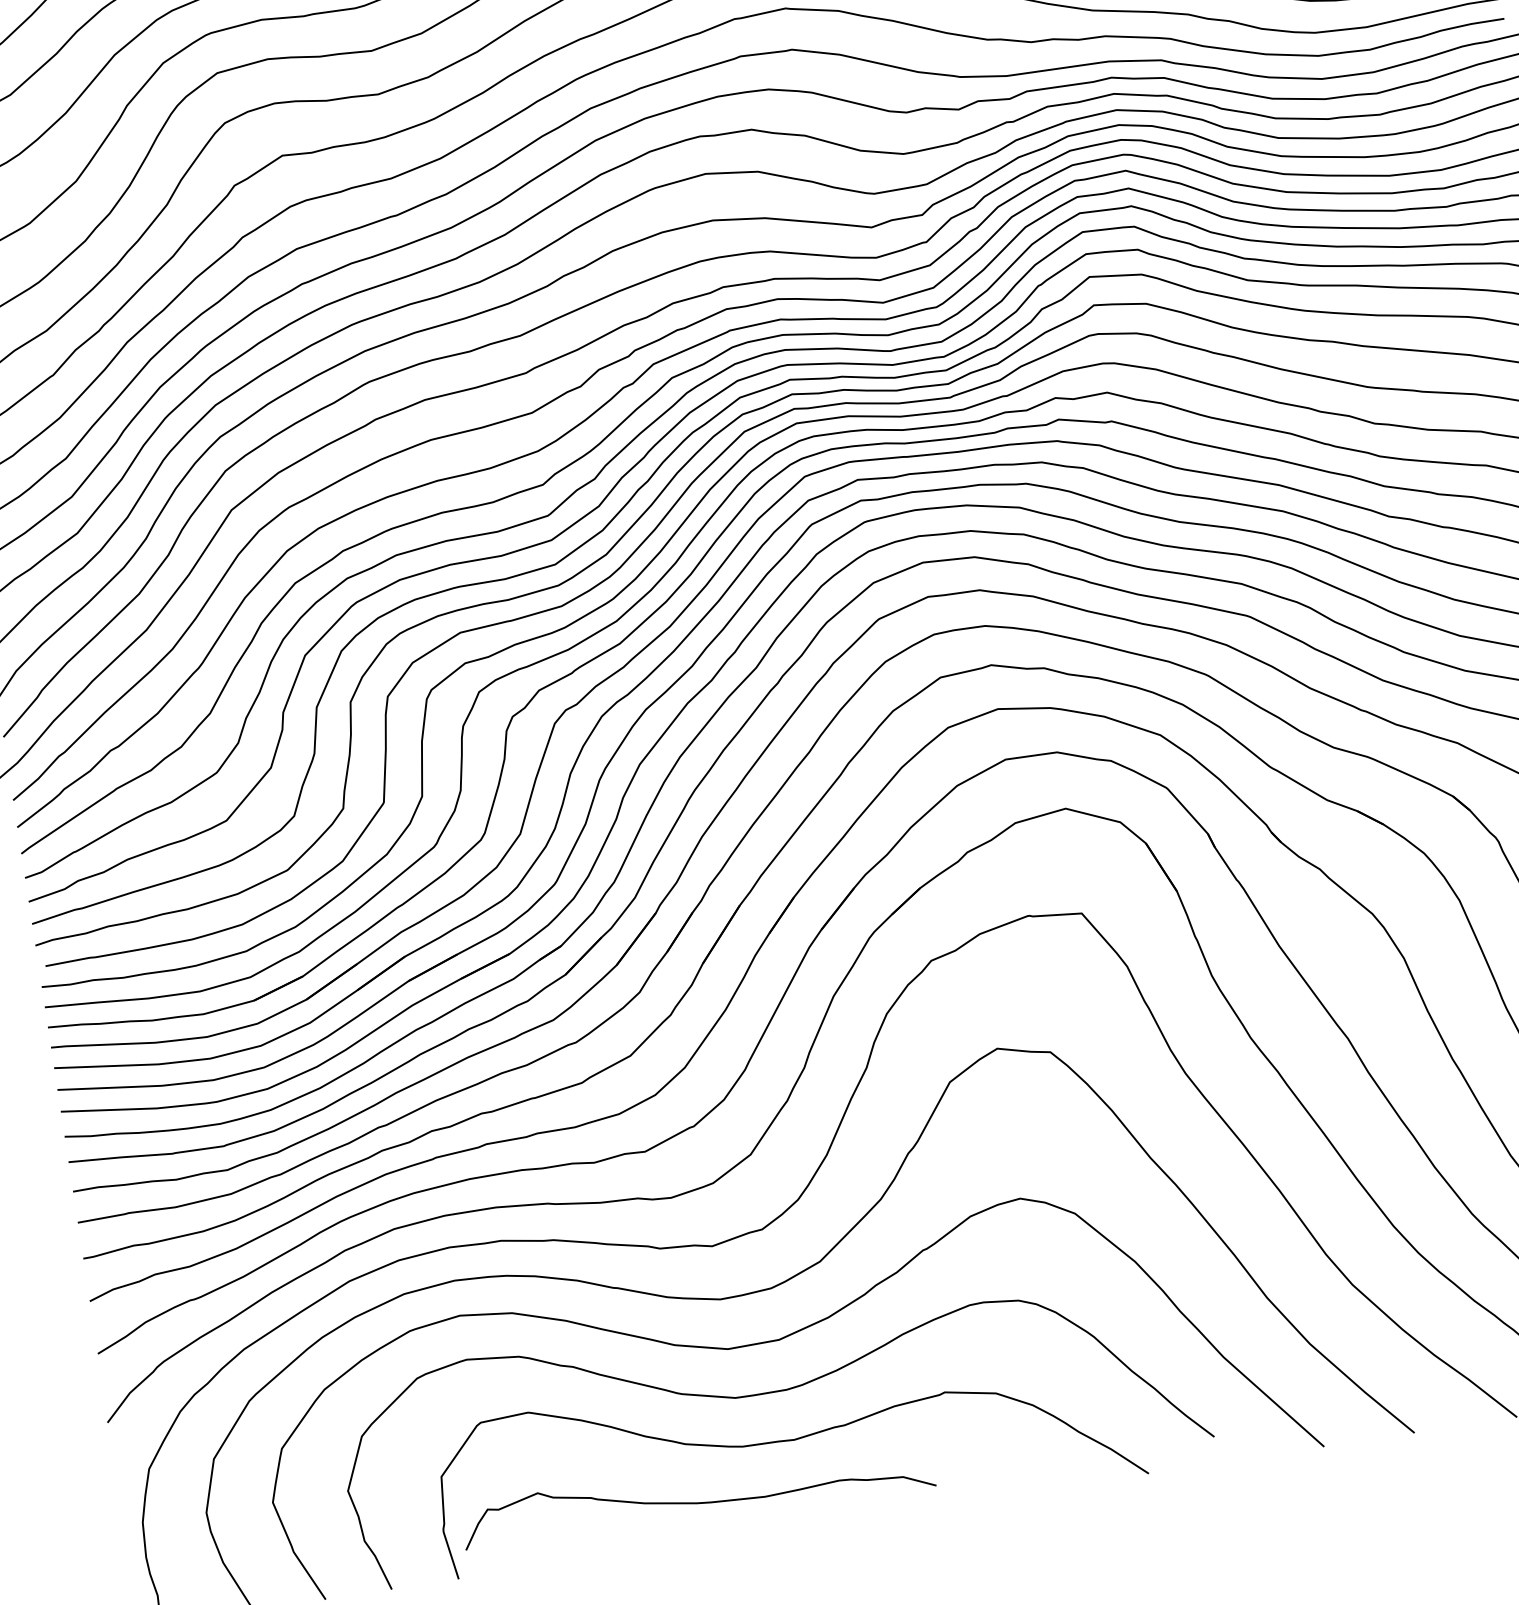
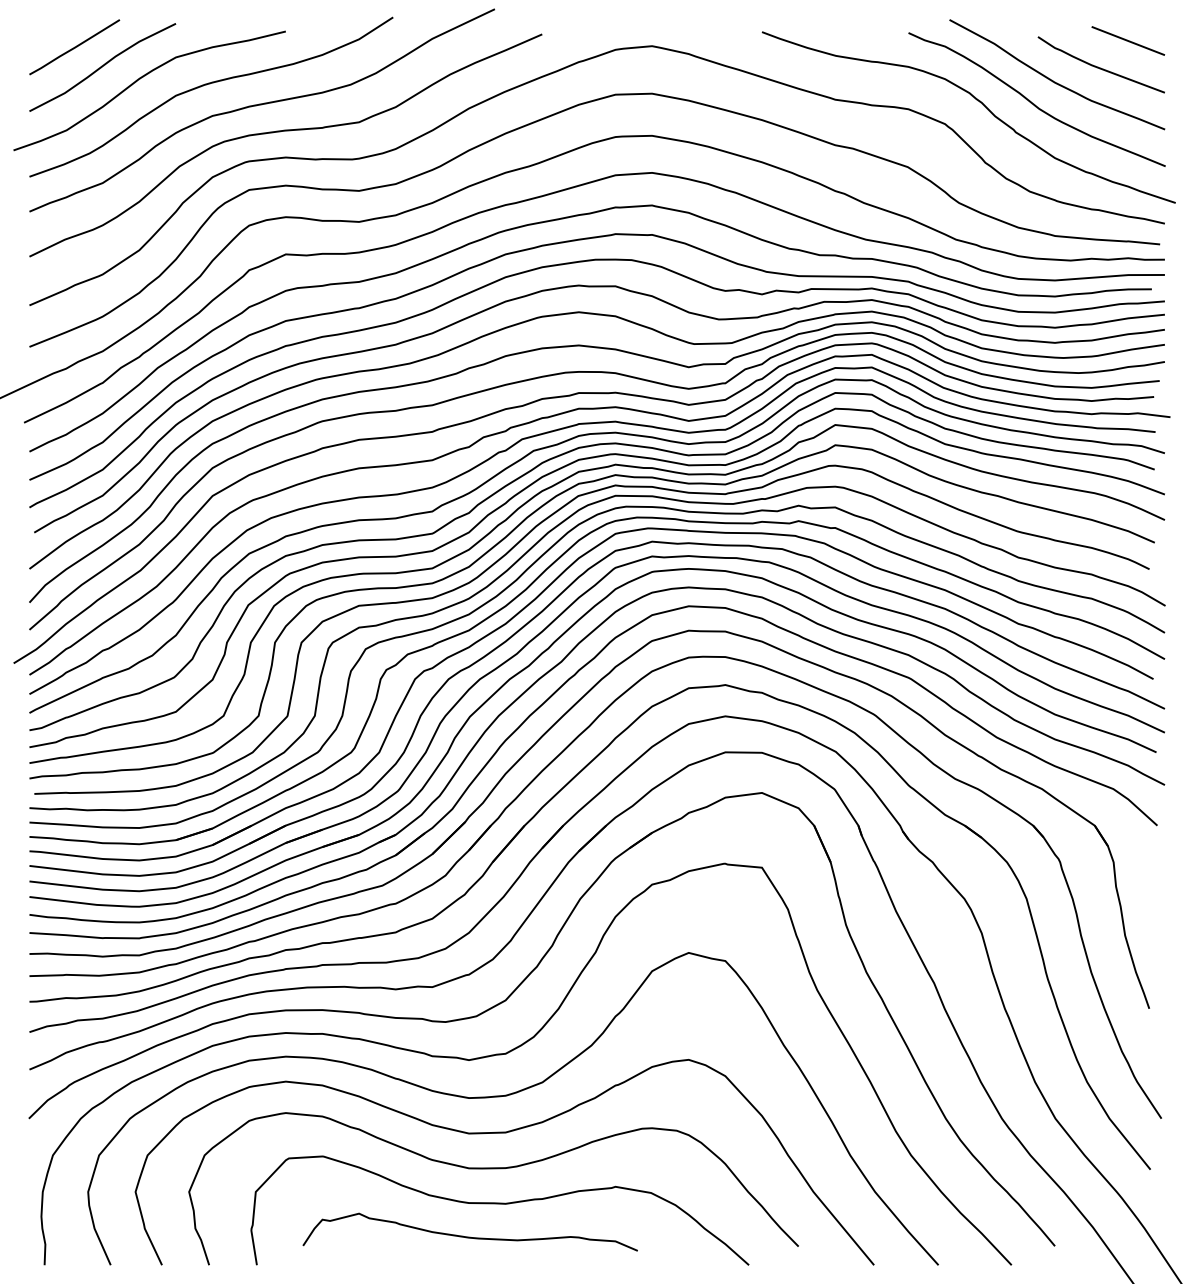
curve: (697, 1501) -> (469, 1236), moved

